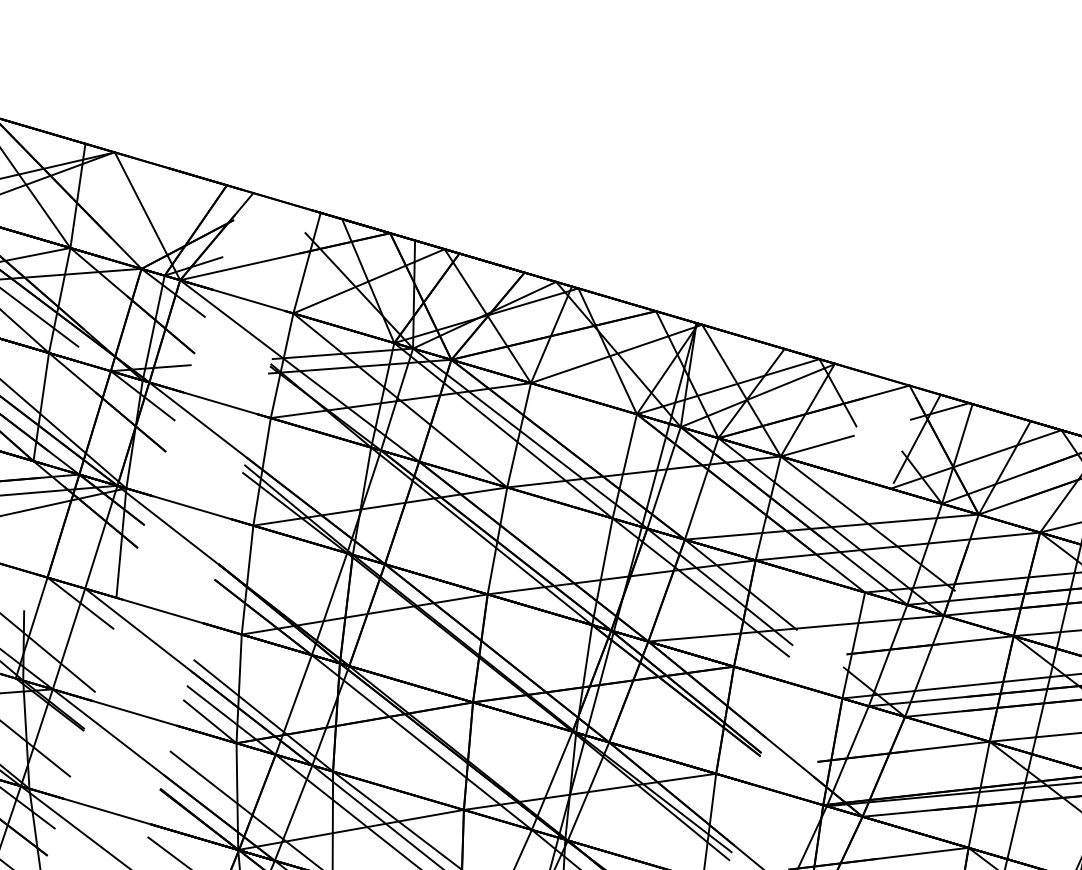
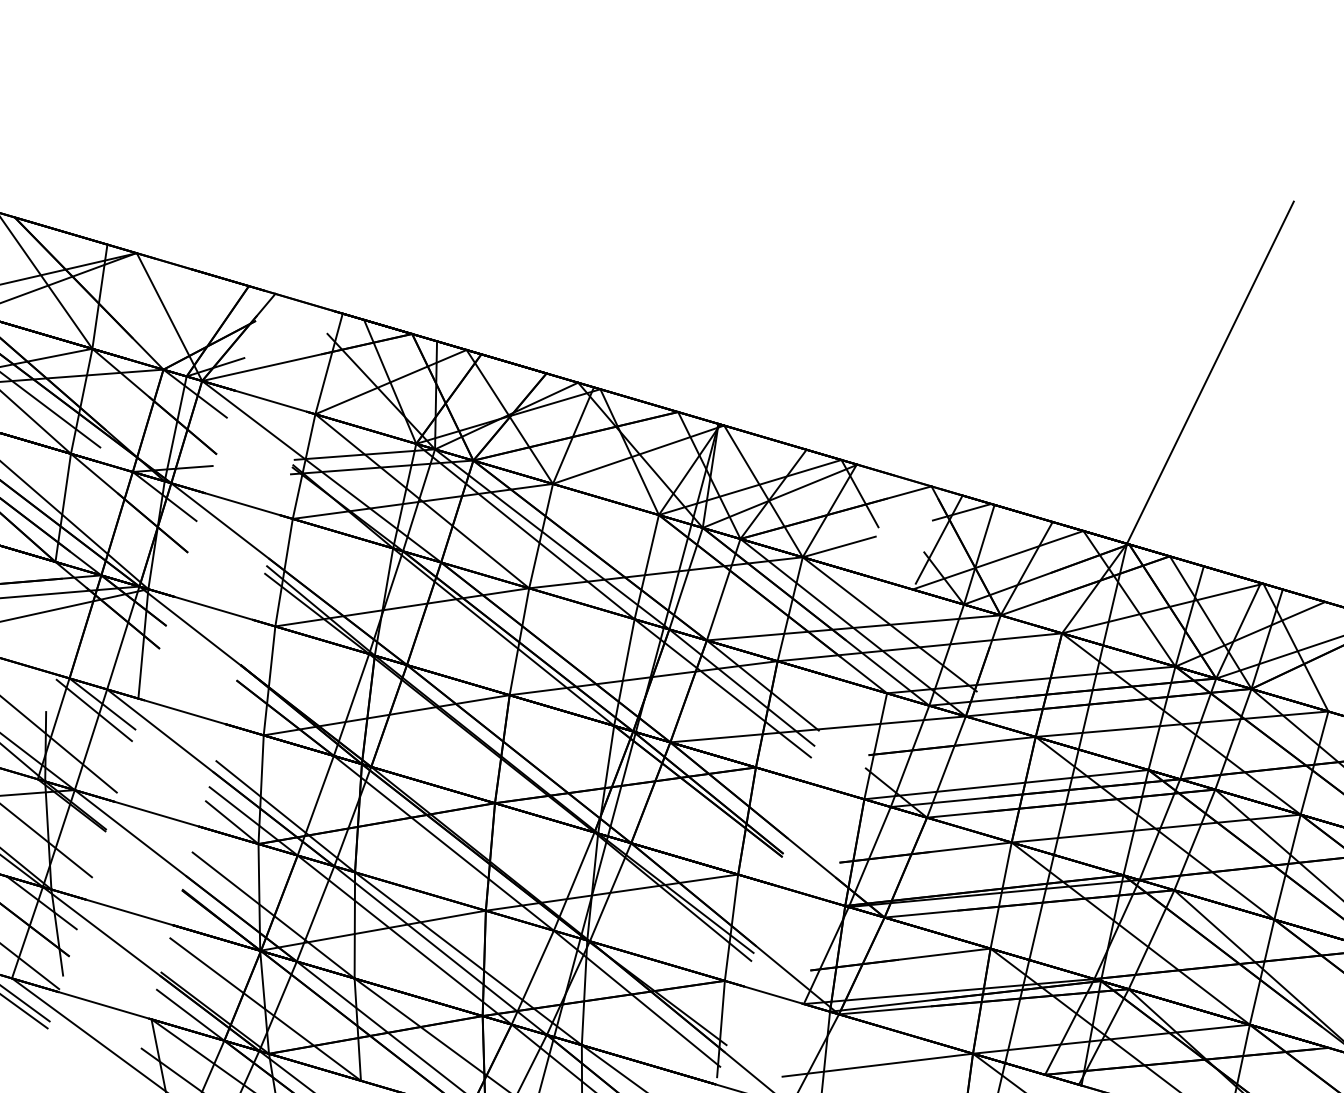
line: (71, 609) -> (93, 710), added

